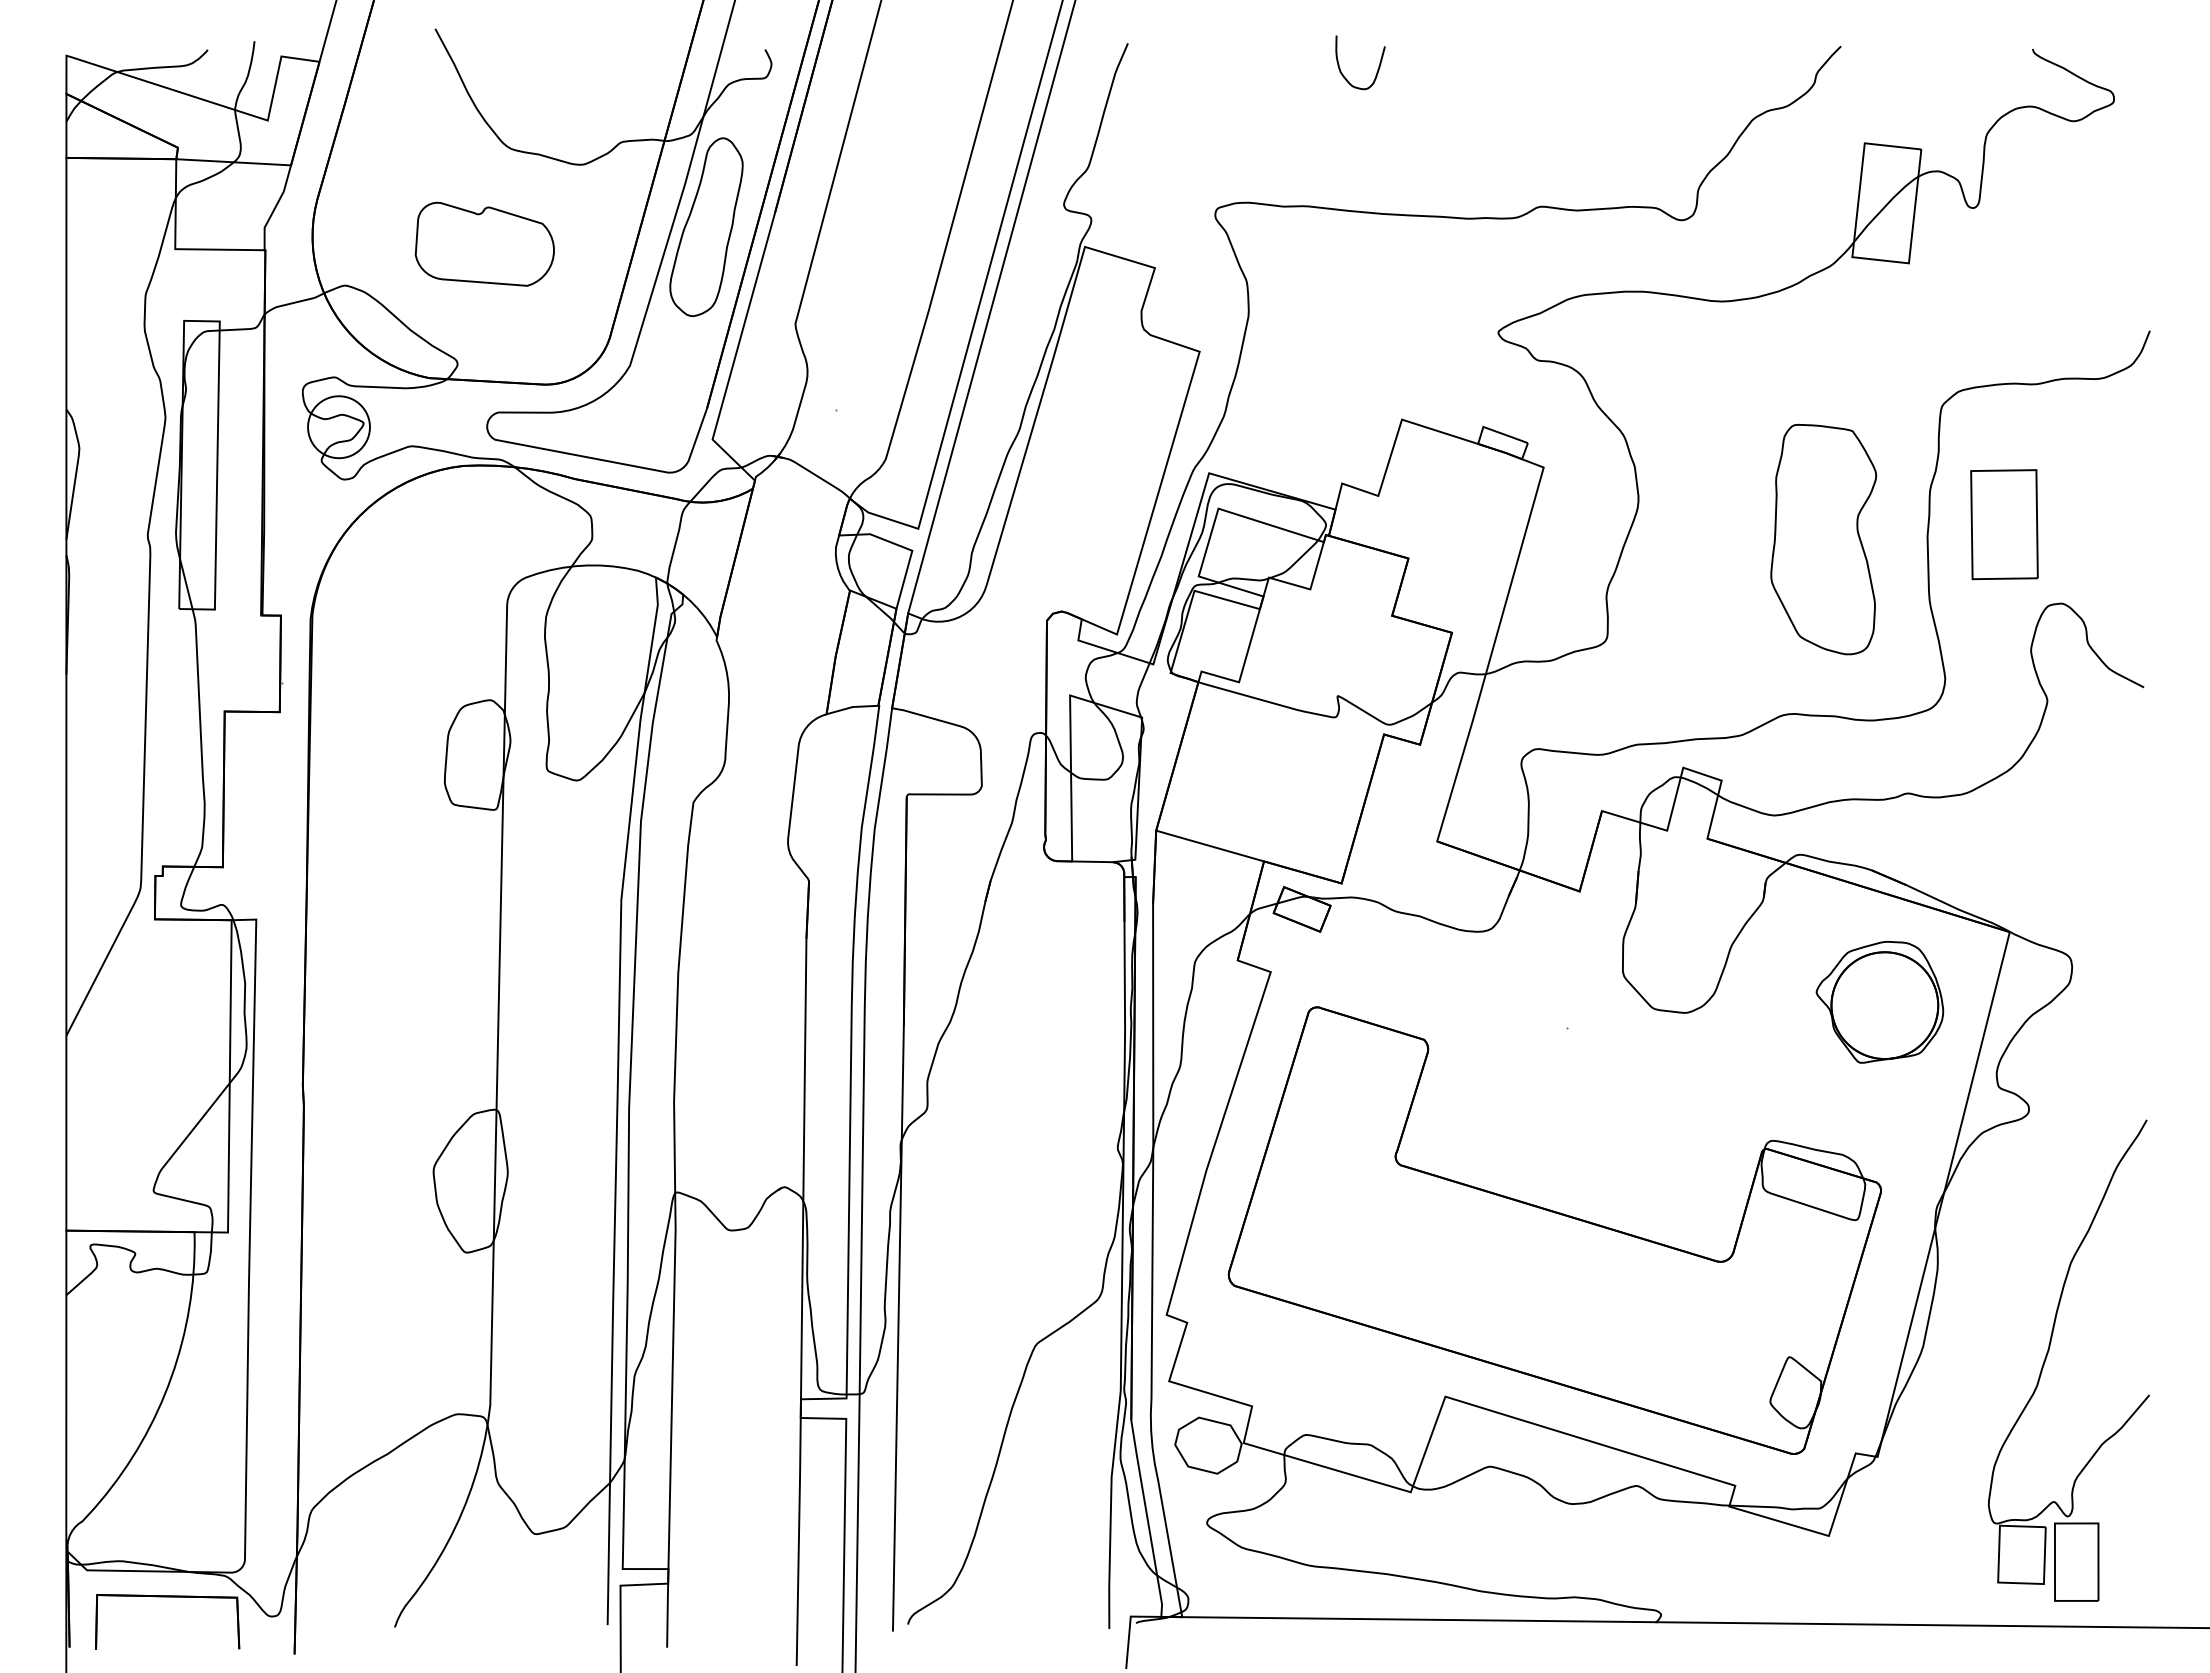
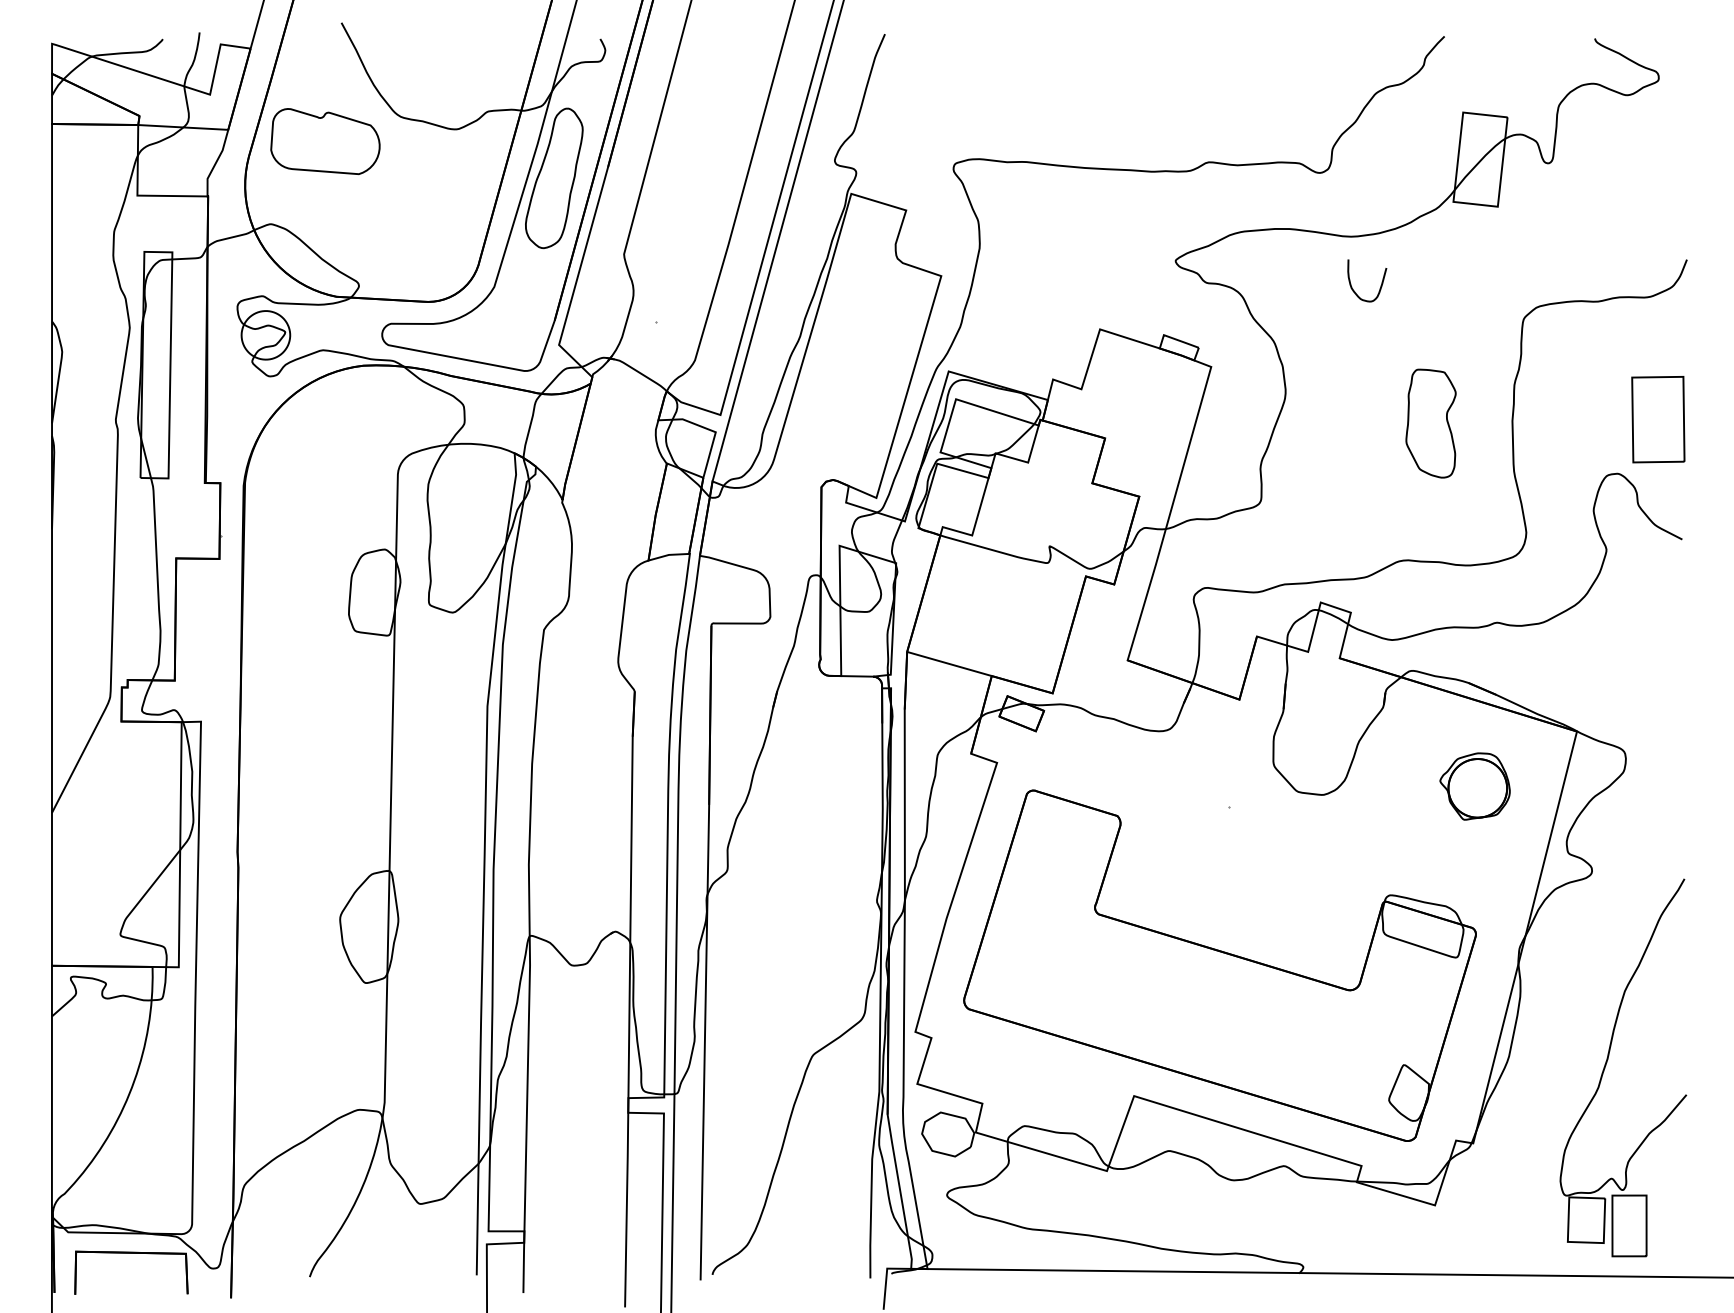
curve: (1377, 69) -> (1380, 286), moved
part: (484, 243) -> (325, 140), moved
part: (2004, 524) -> (1658, 419), moved
part: (1823, 539) -> (1430, 423), size x0.6
part: (1879, 1001) -> (1474, 785), size x0.7

